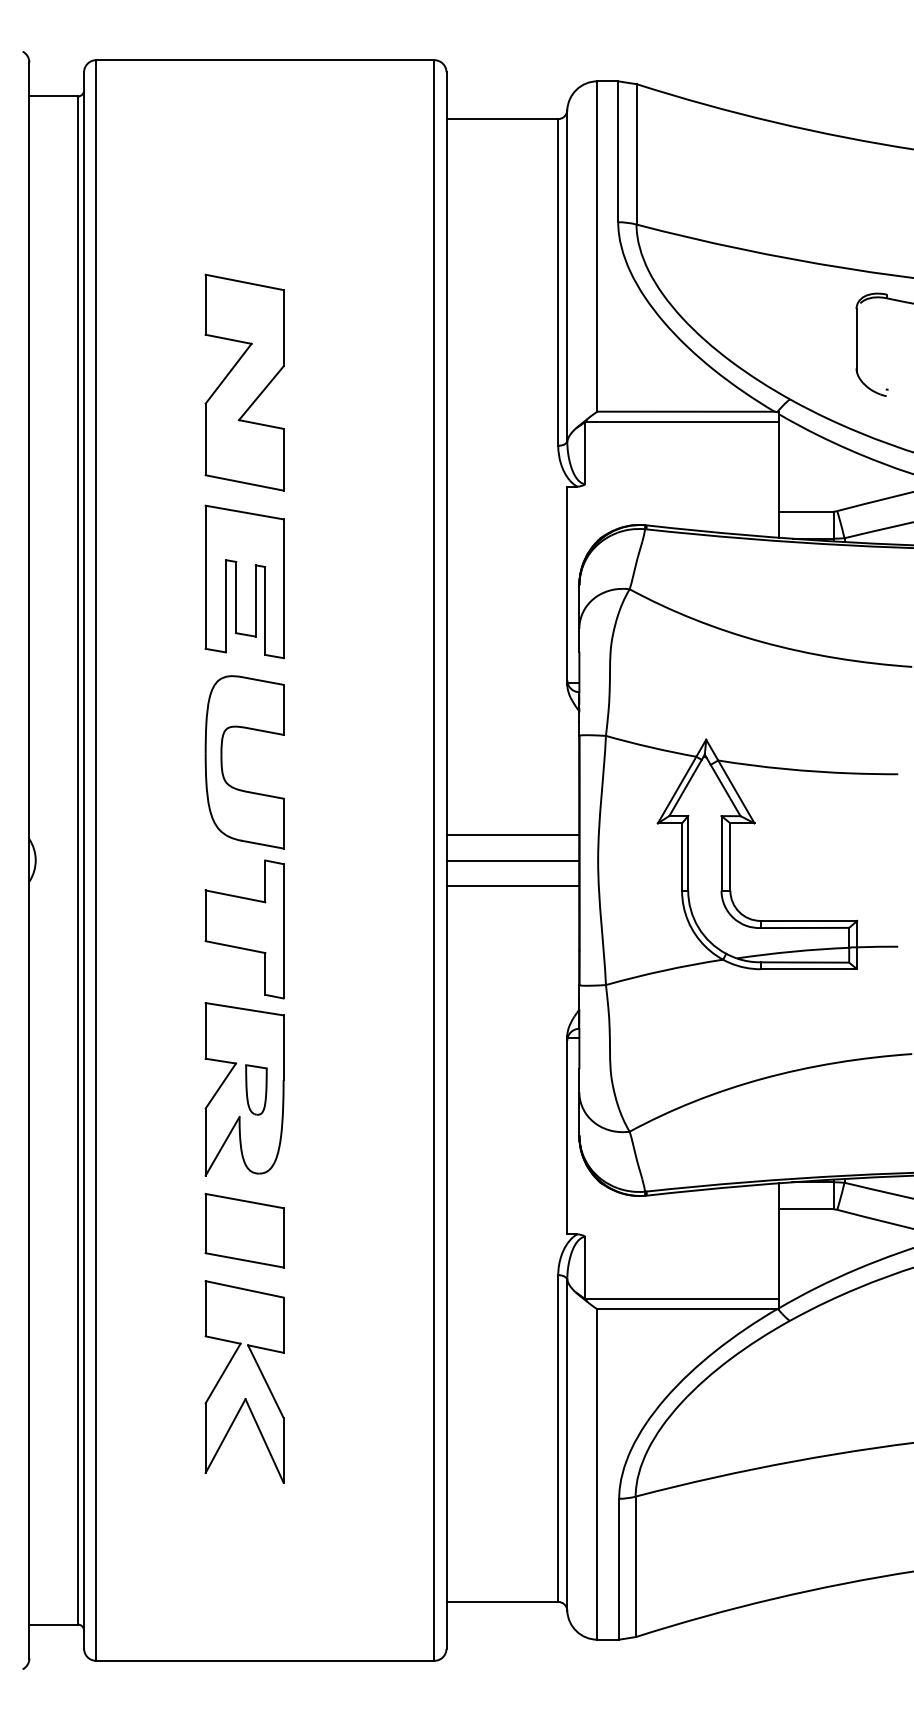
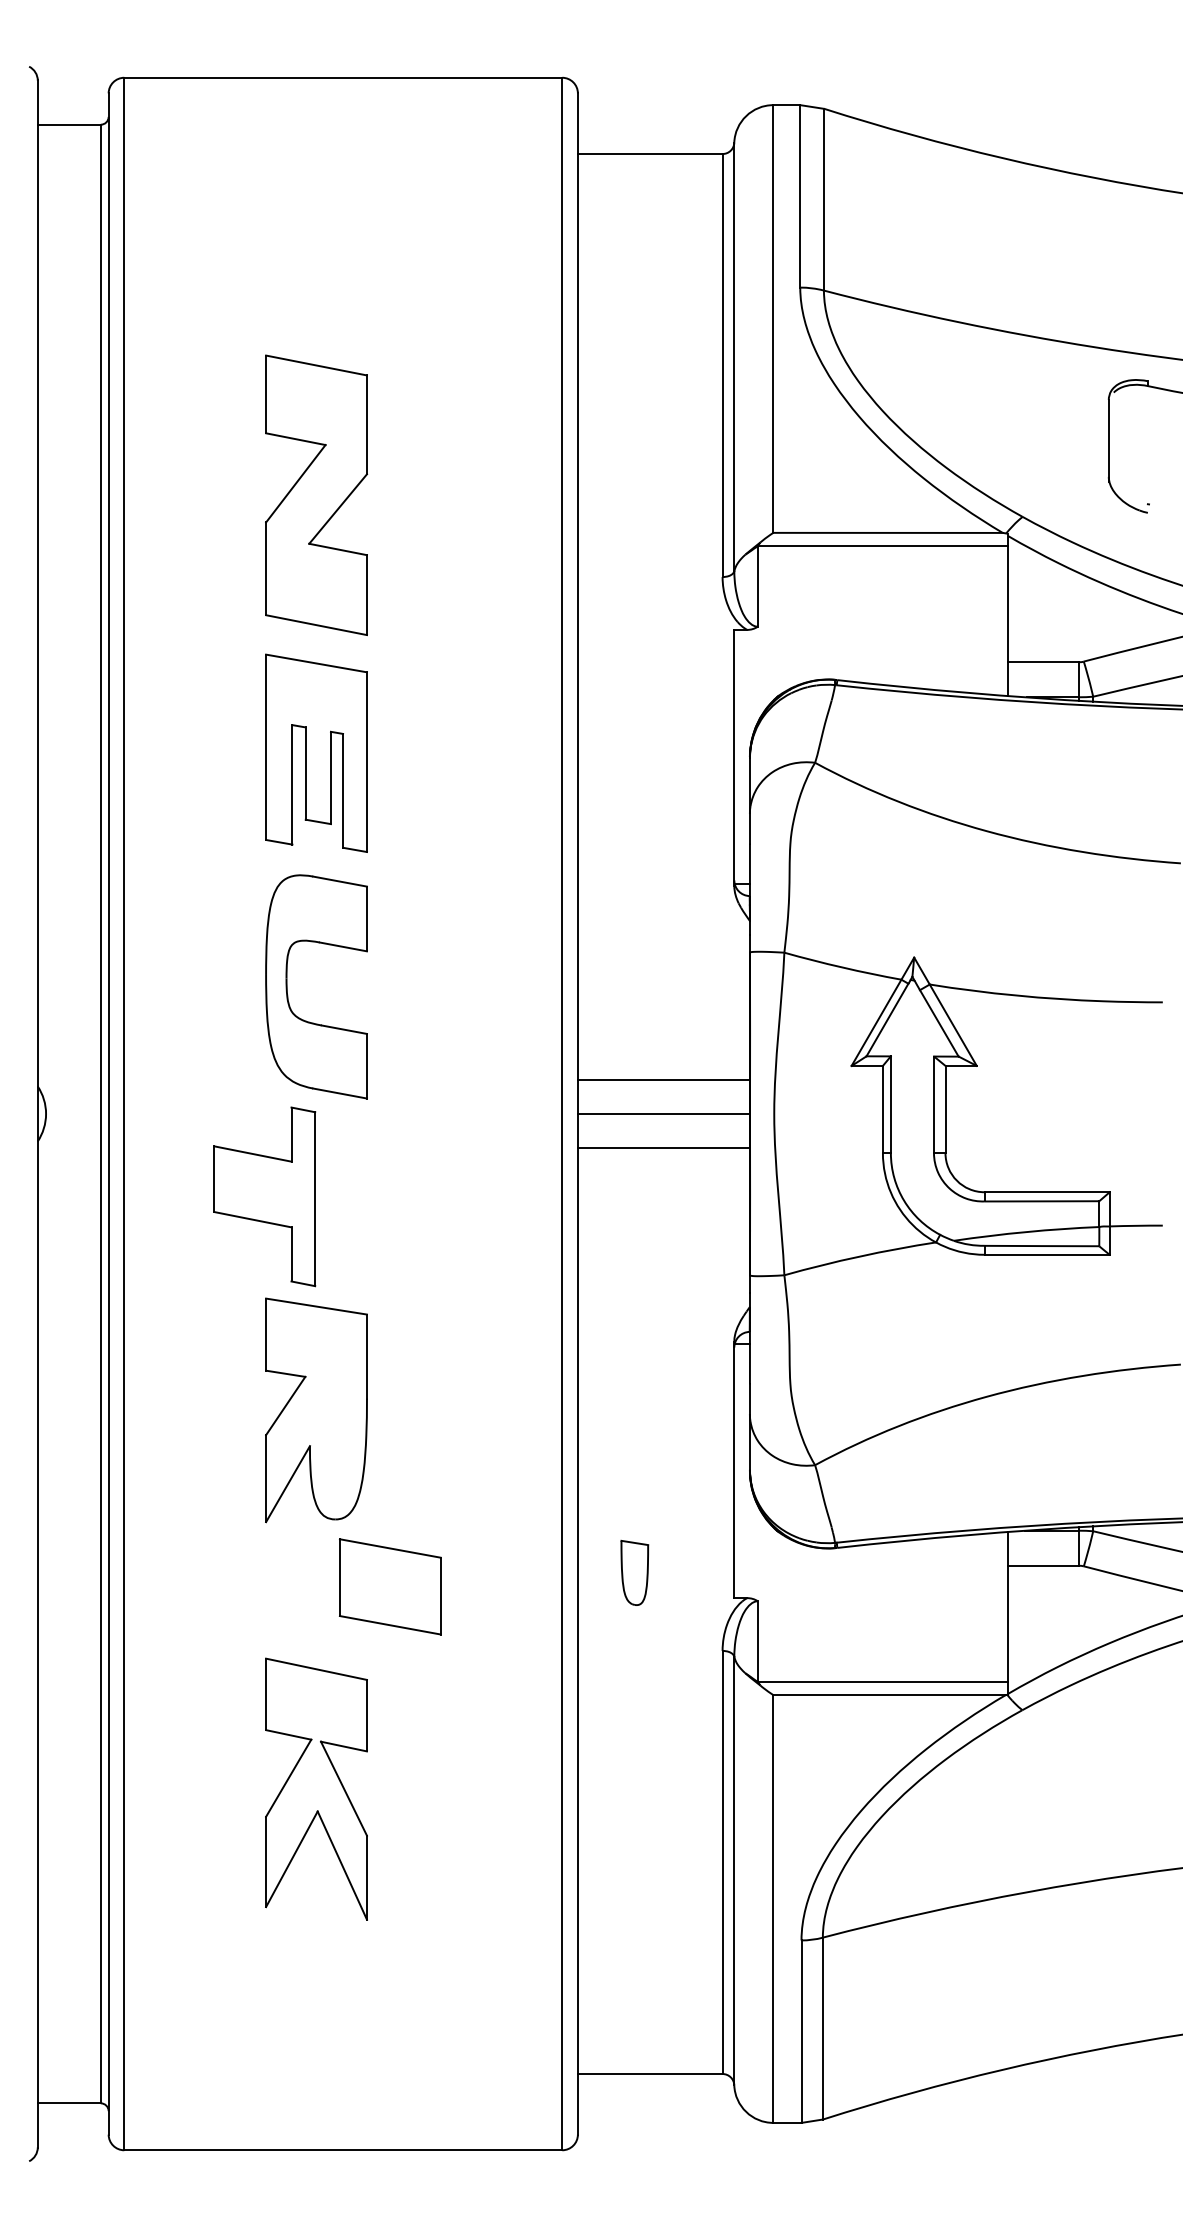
part: (244, 929) -> (264, 1196), moved
part: (256, 1089) -> (634, 1572), moved
part: (244, 1230) -> (390, 1586), moved

